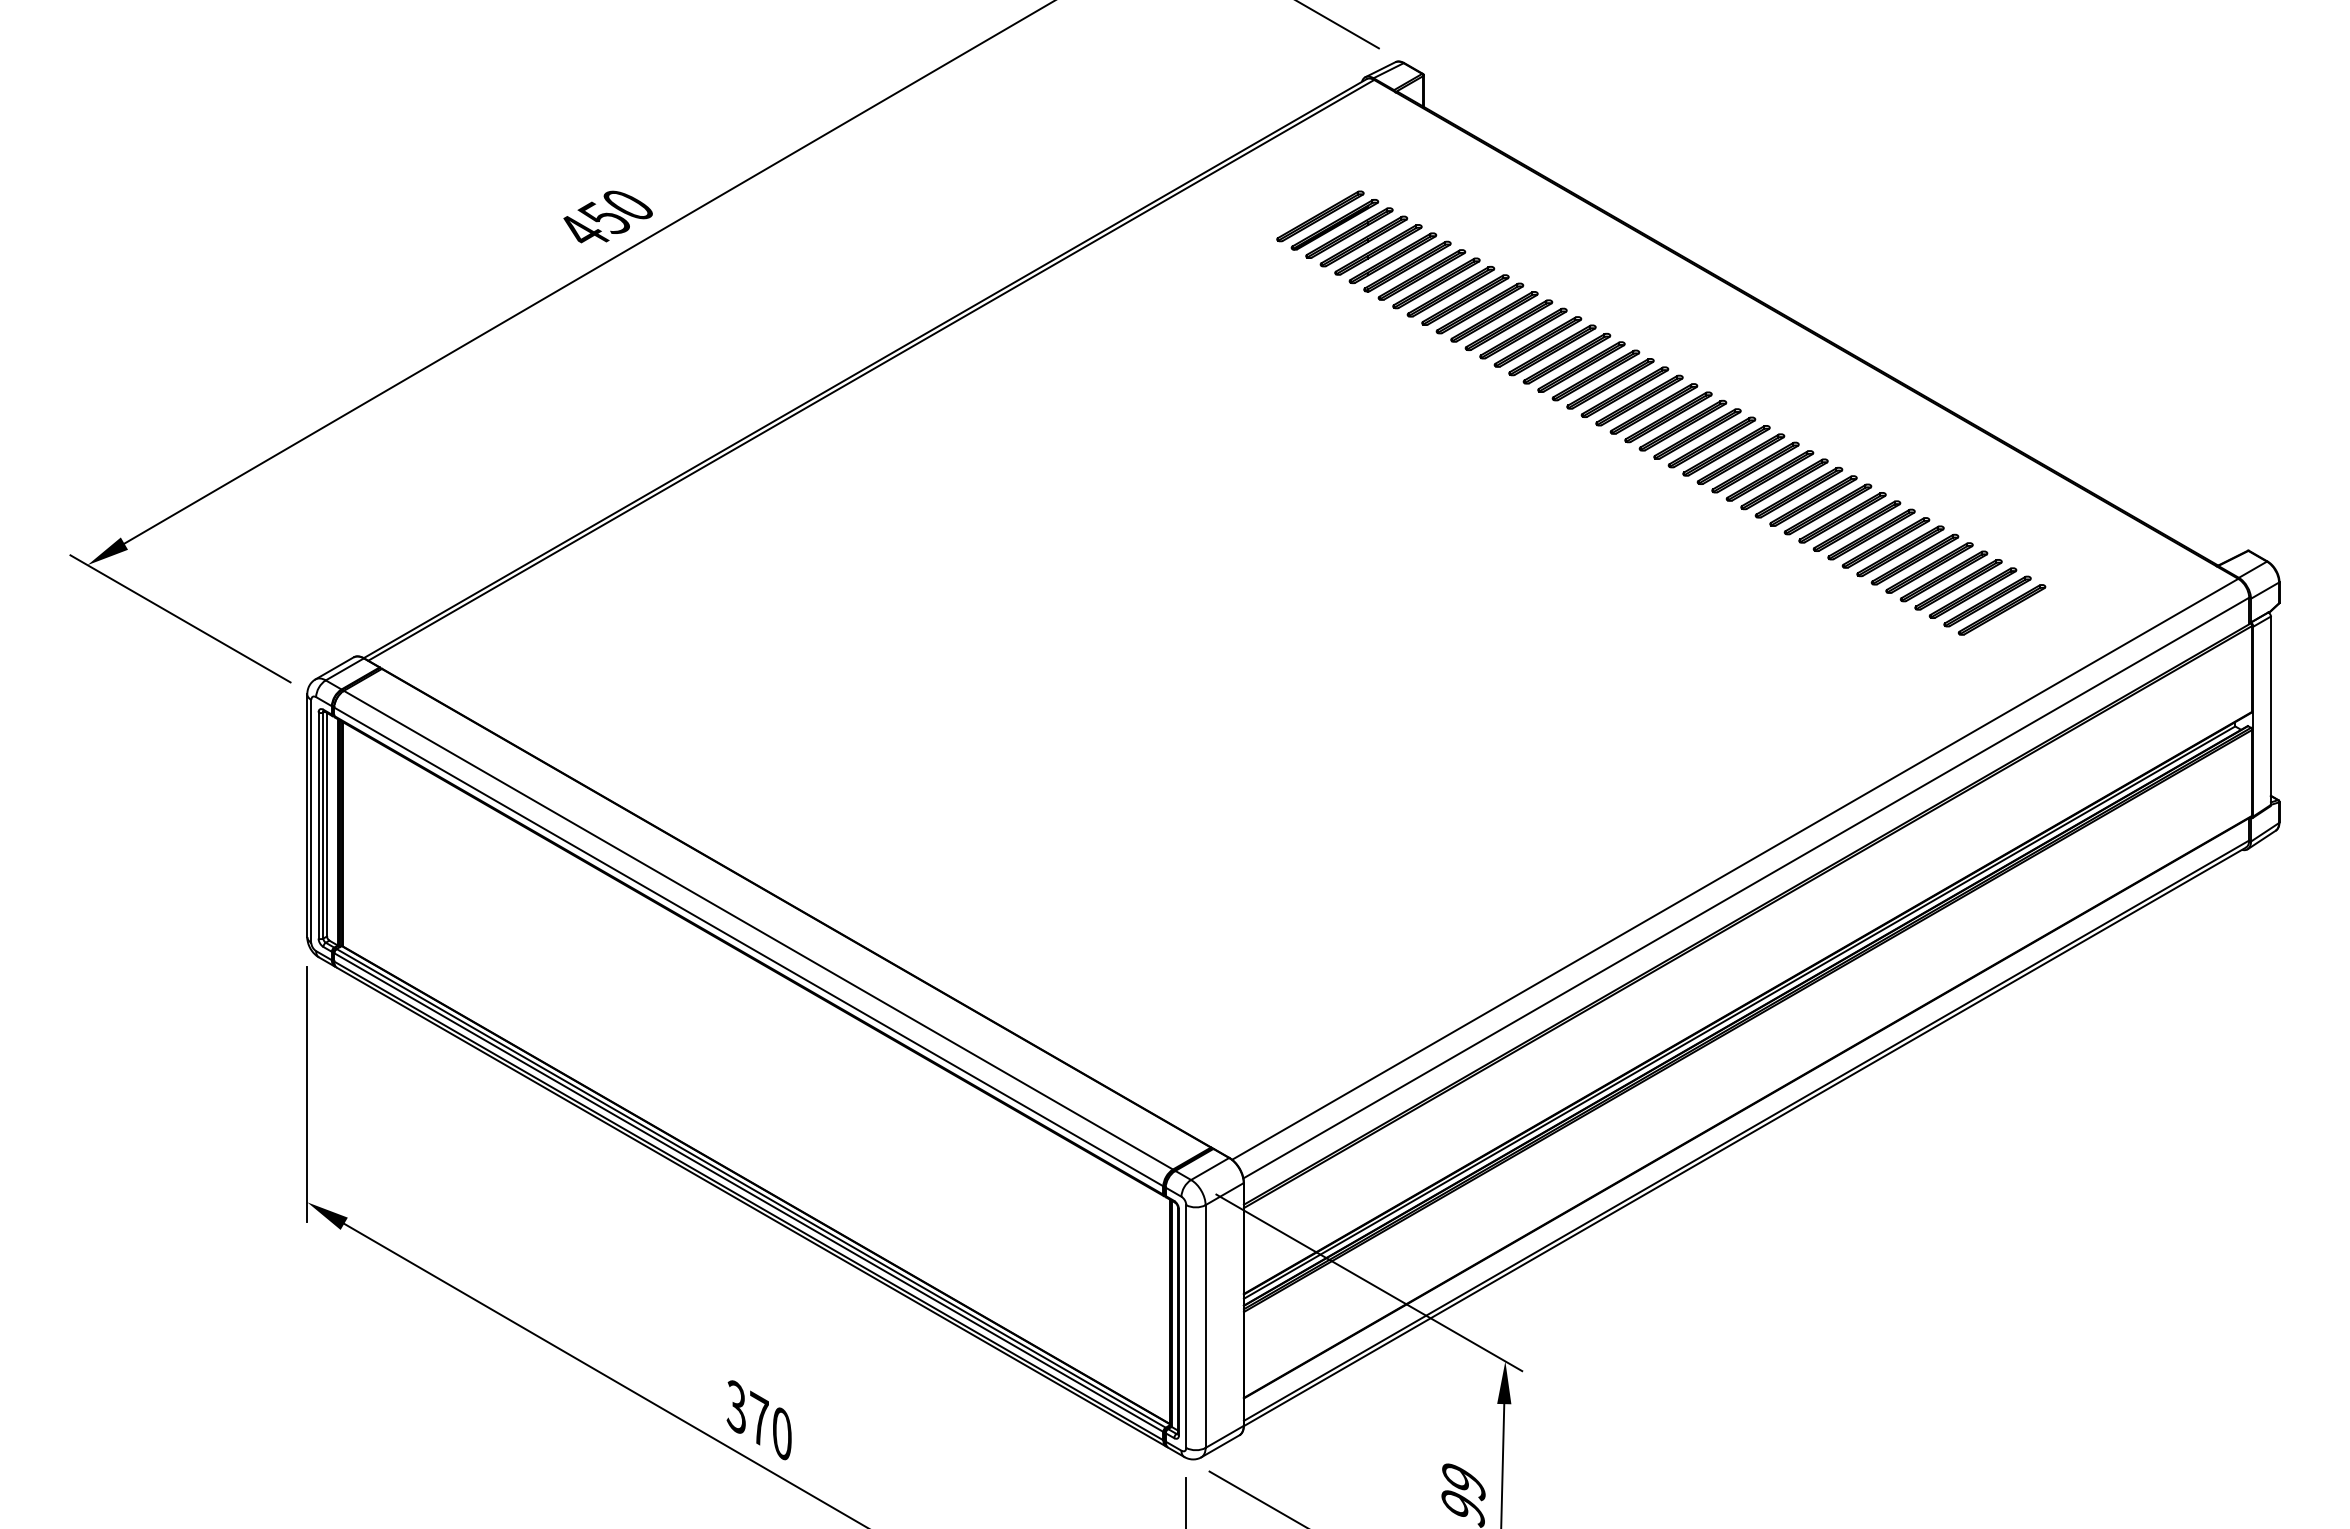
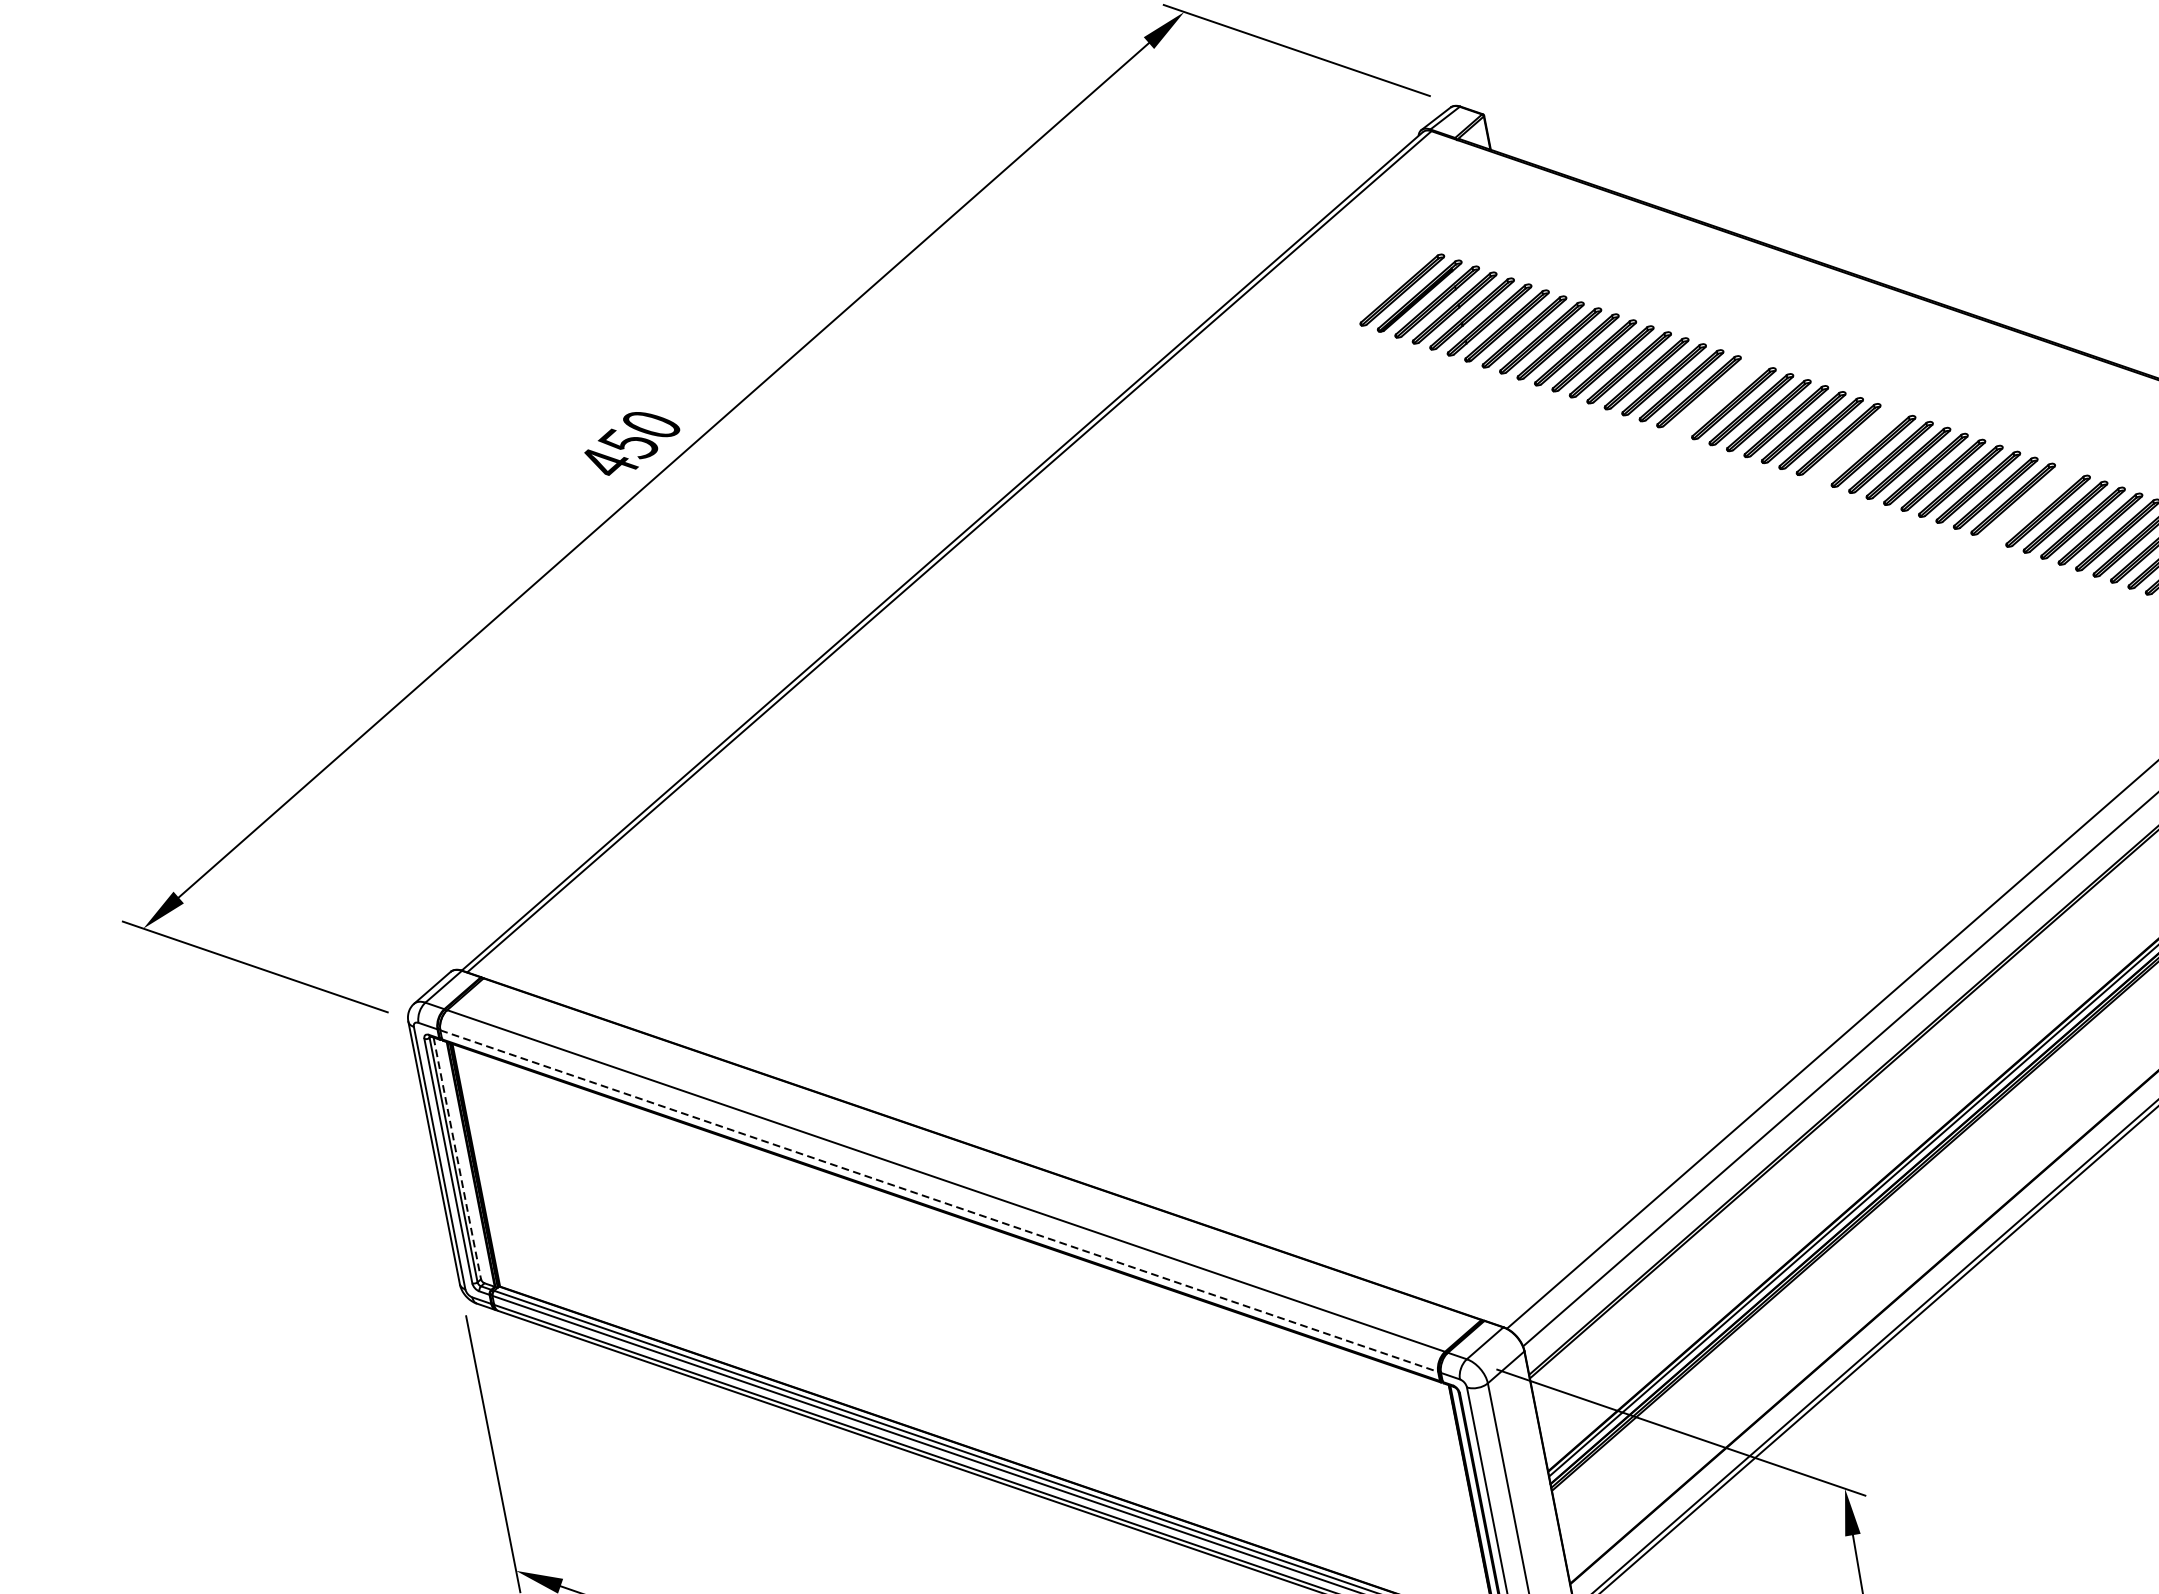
part: (1581, 366) -> (1716, 397), removed
part: (1697, 433) -> (1855, 444), removed
part: (1842, 517) -> (2030, 504), removed
line: (327, 824) -> (457, 1158), solid -> dashed
line: (748, 946) -> (938, 1200), solid -> dashed

